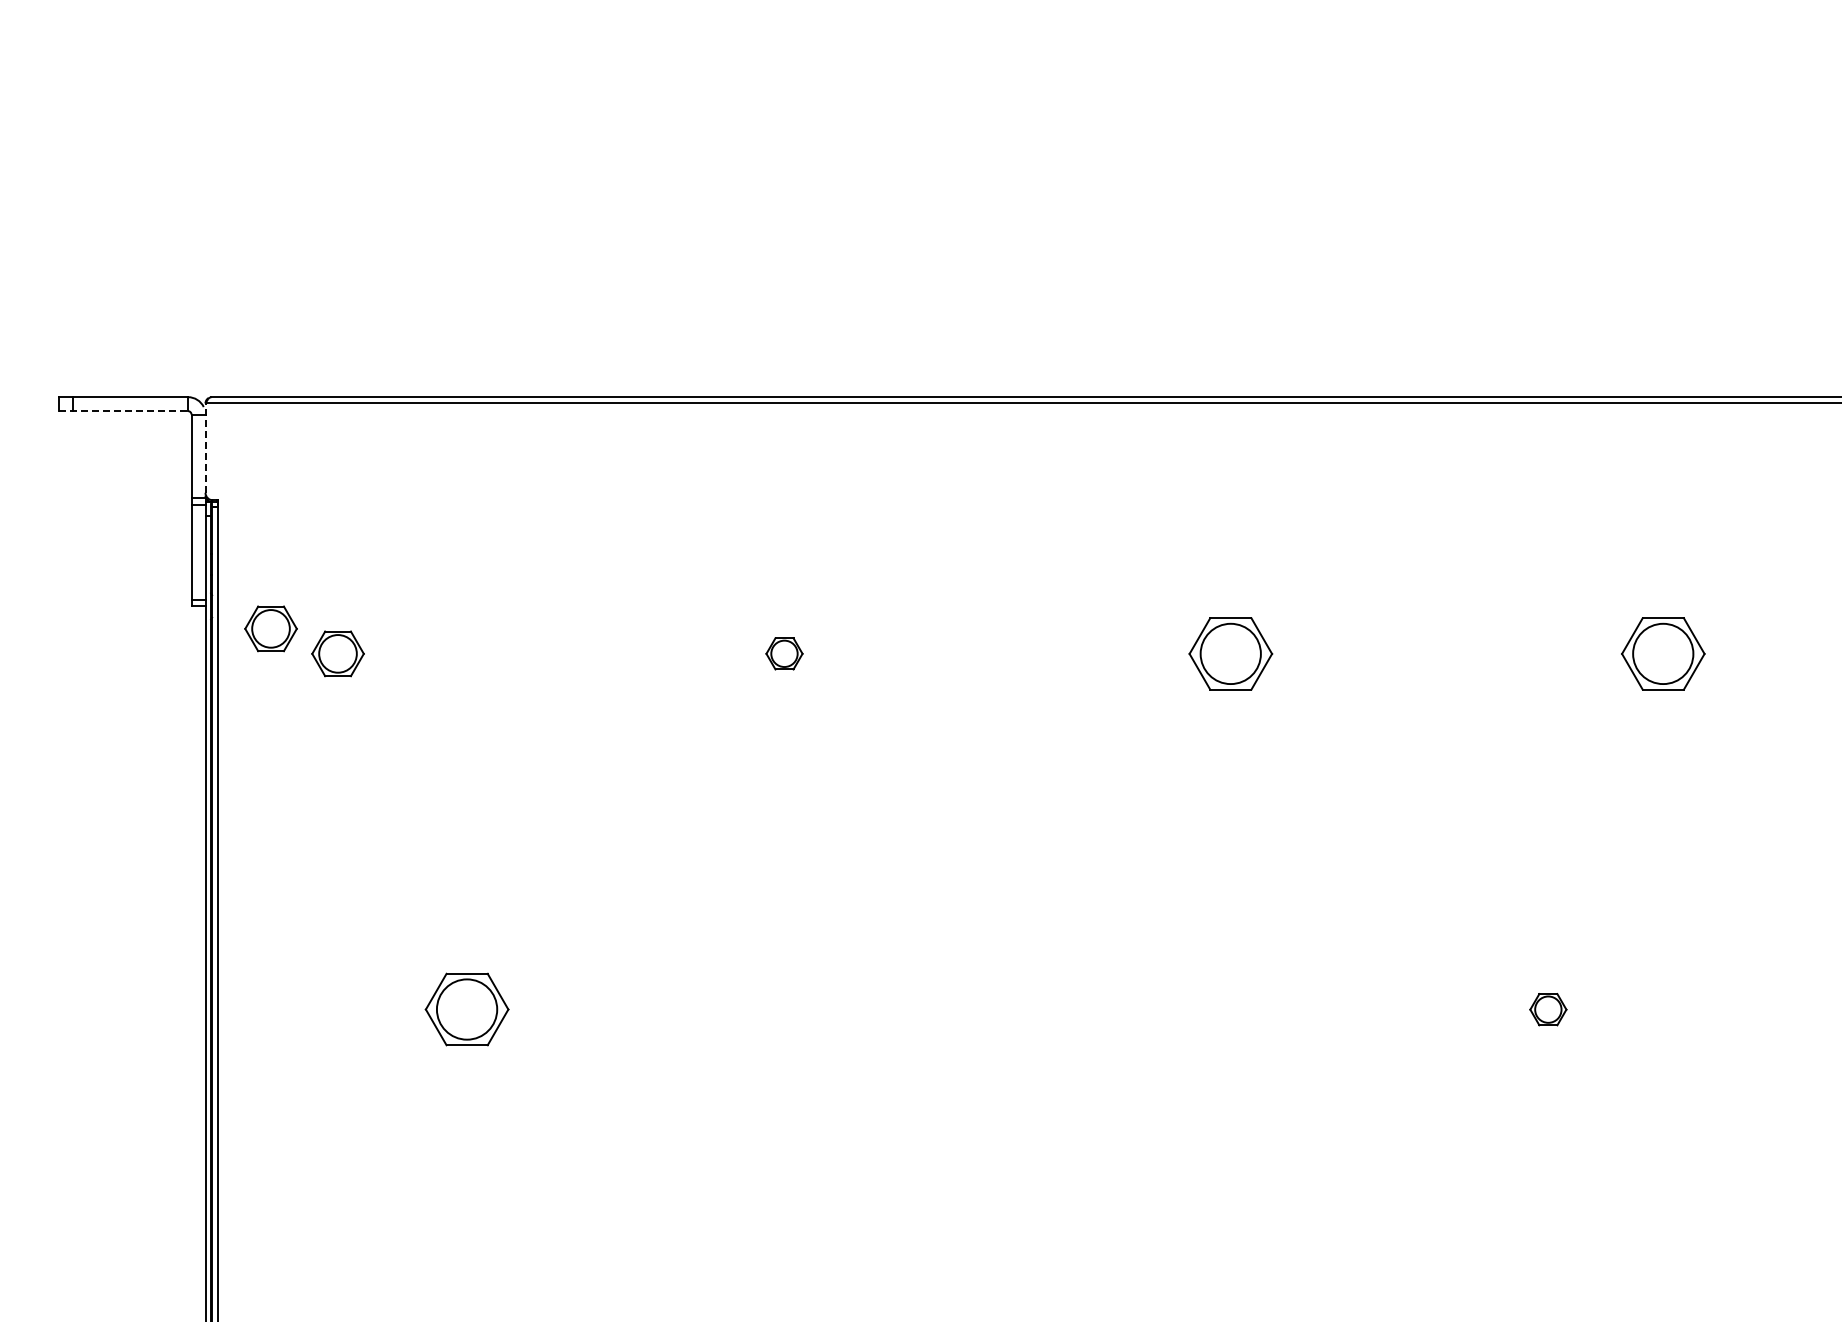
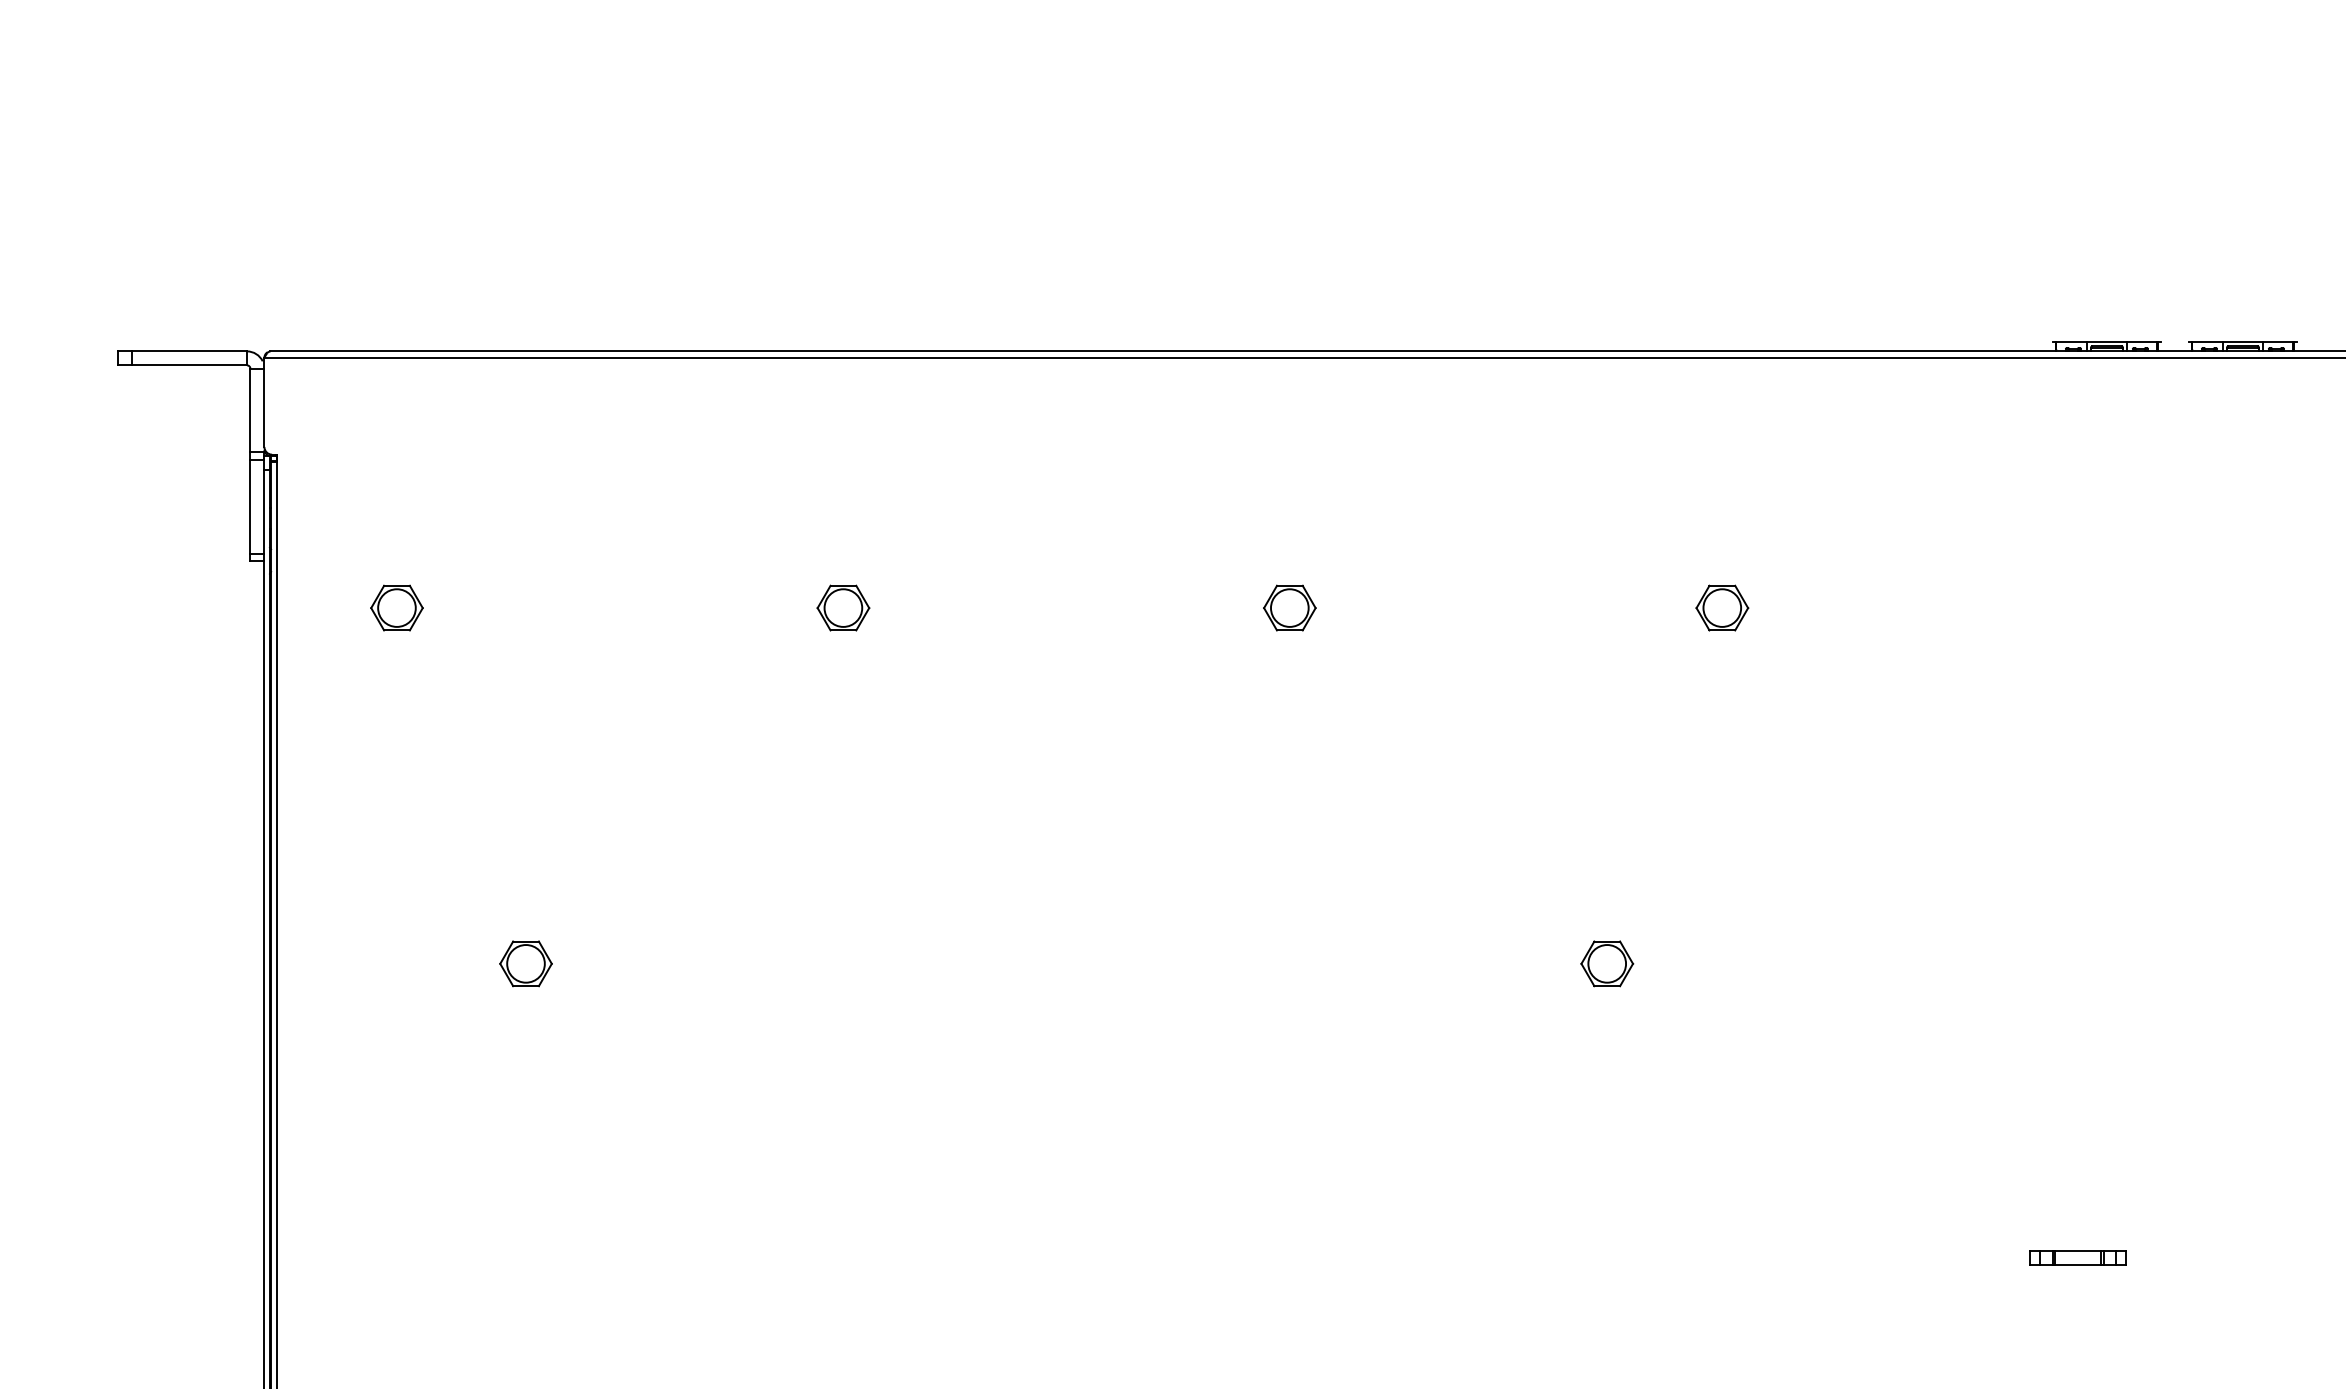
line: (123, 411) -> (182, 365), dashed -> solid
line: (205, 448) -> (264, 402), dashed -> solid
part: (270, 628) -> (329, 582), removed
part: (784, 653) -> (843, 607), size x1.43
part: (1230, 653) -> (1289, 607), size x0.62
part: (1663, 653) -> (1722, 607), size x0.62
part: (466, 1009) -> (525, 963), size x0.62
part: (1548, 1009) -> (1607, 963), size x1.43

